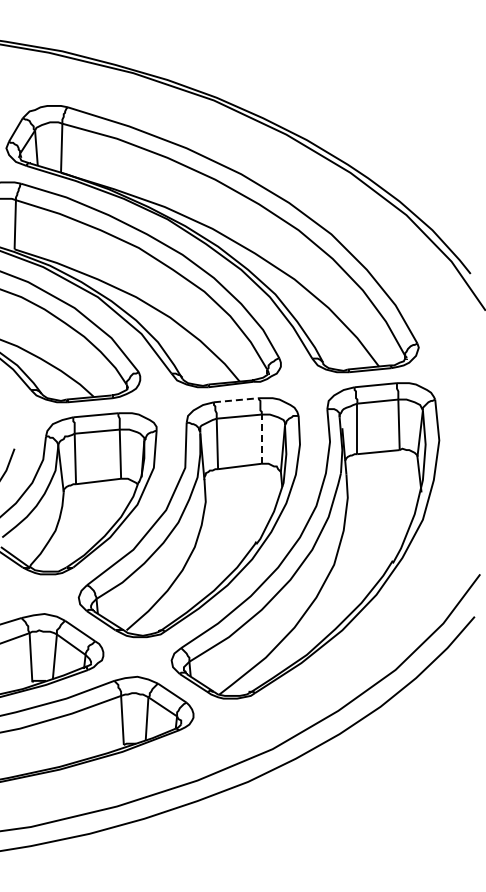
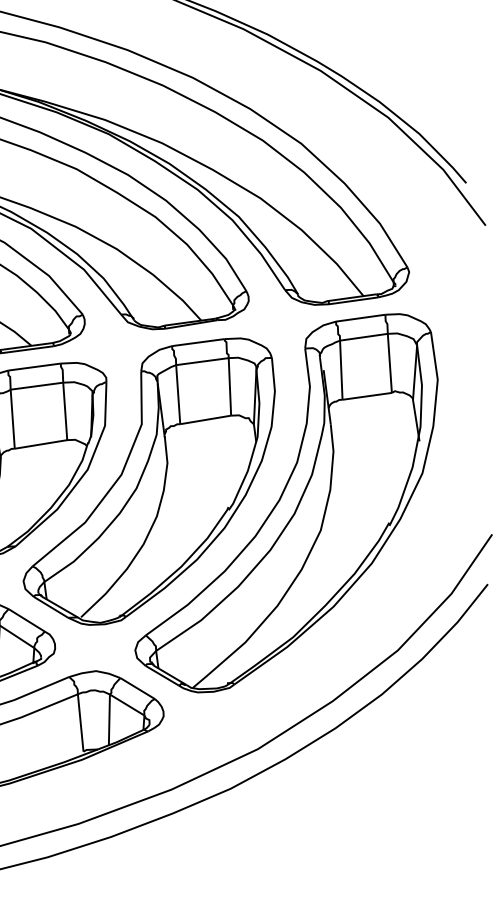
line: (236, 400) -> (198, 342), dashed -> solid
line: (261, 439) -> (229, 387), dashed -> solid

